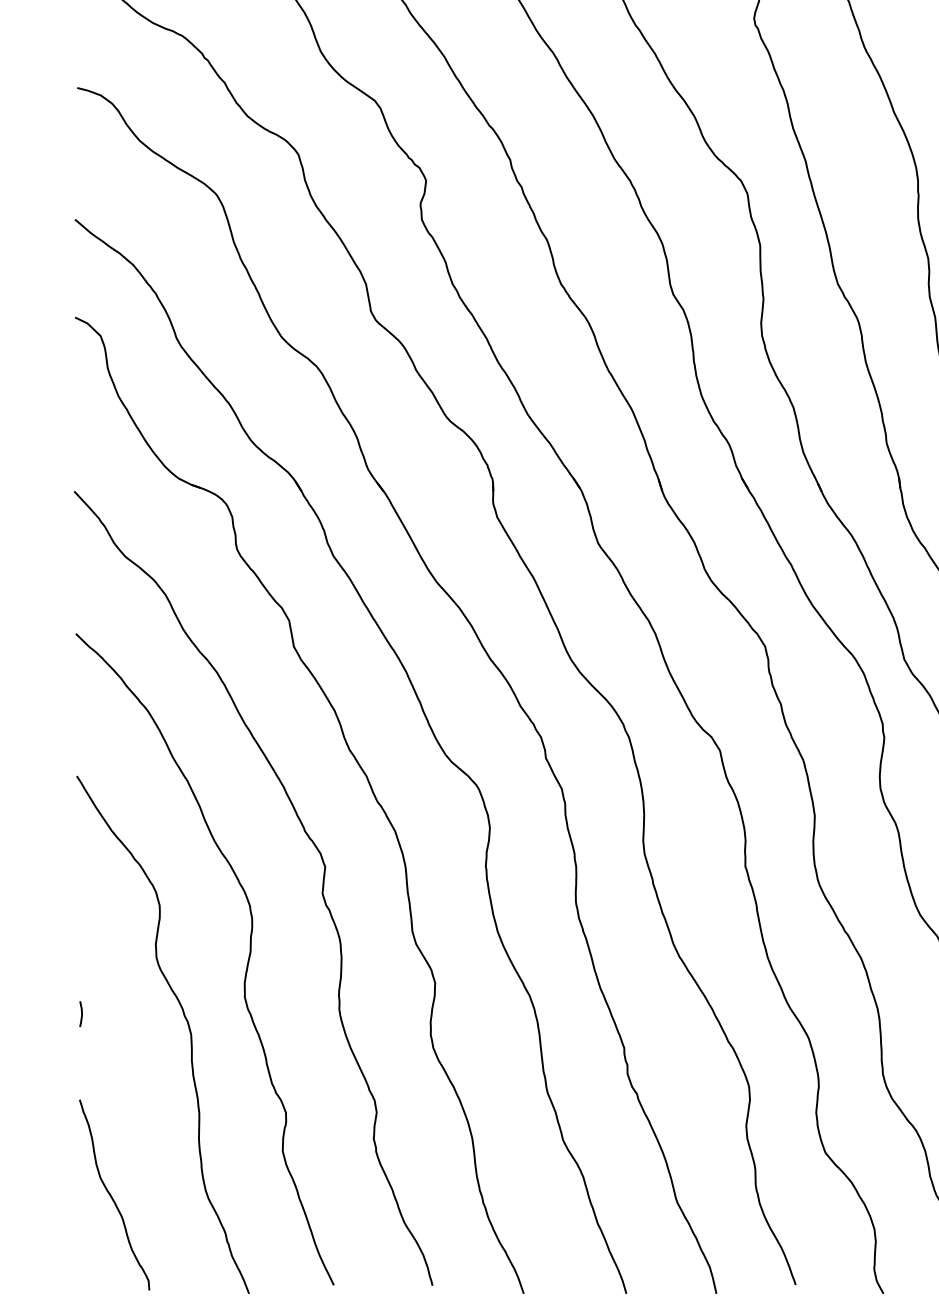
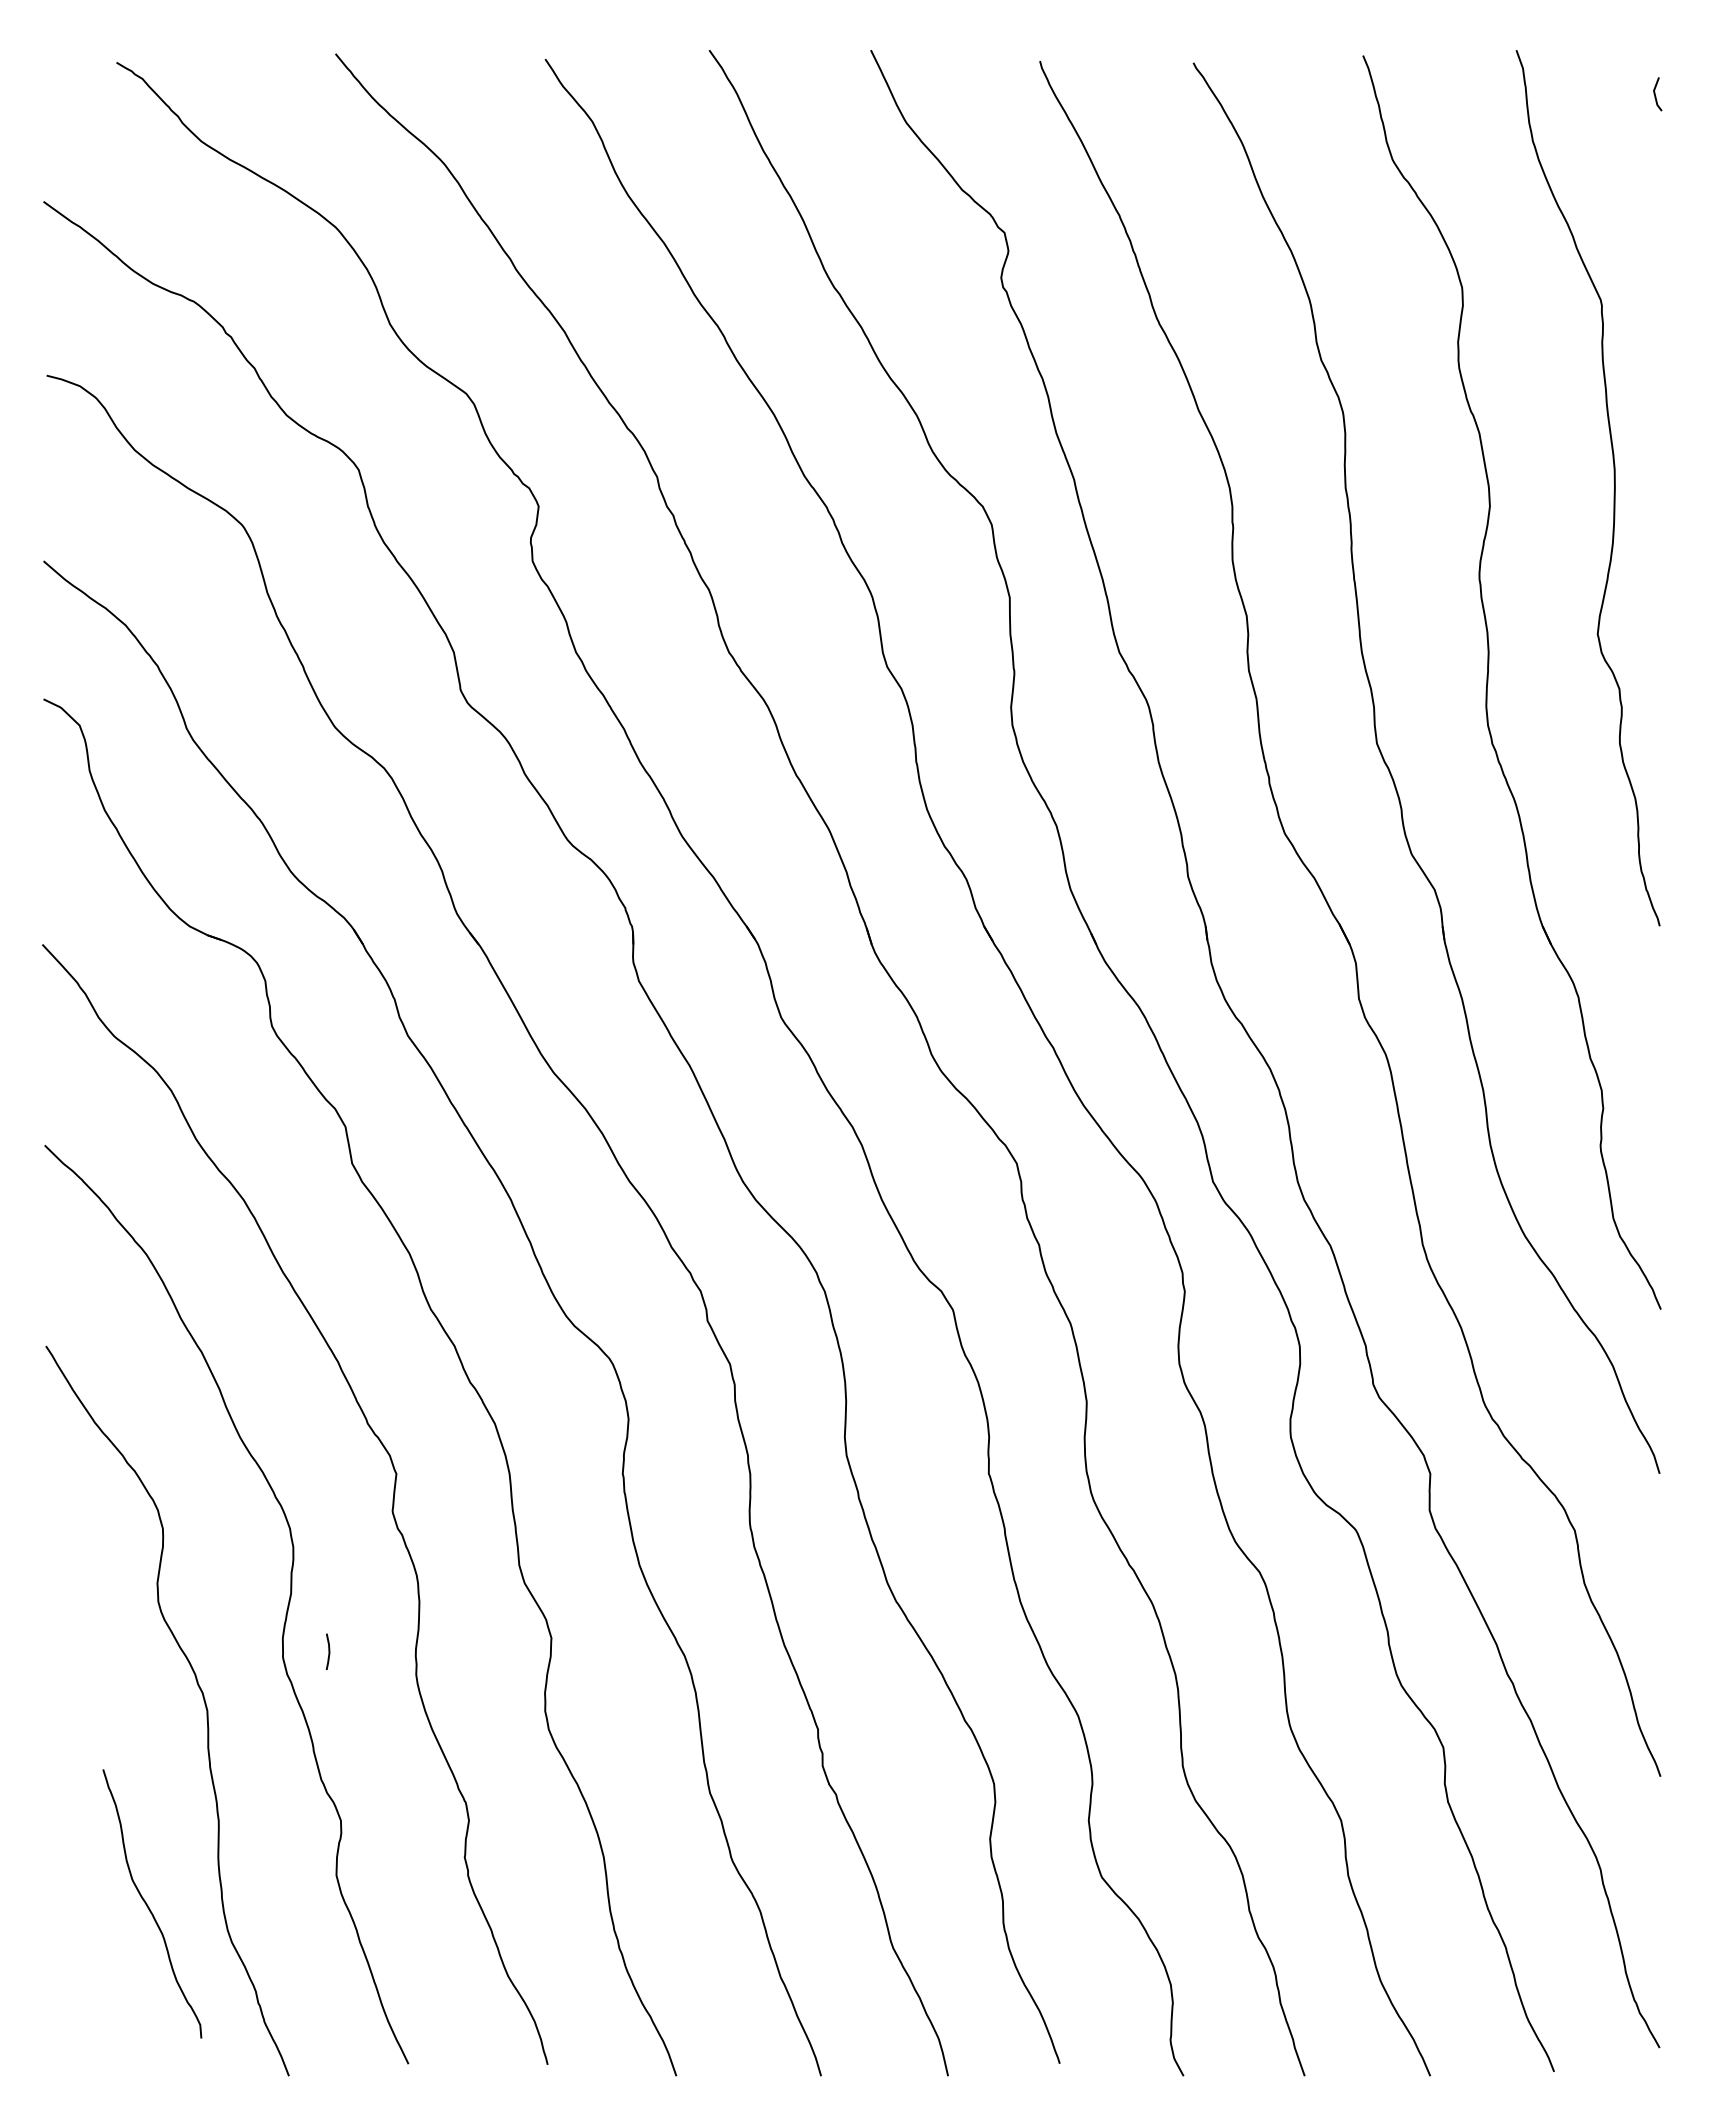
line: (81, 1013) -> (328, 1651), moved
curve: (111, 1196) -> (148, 1905), moved

